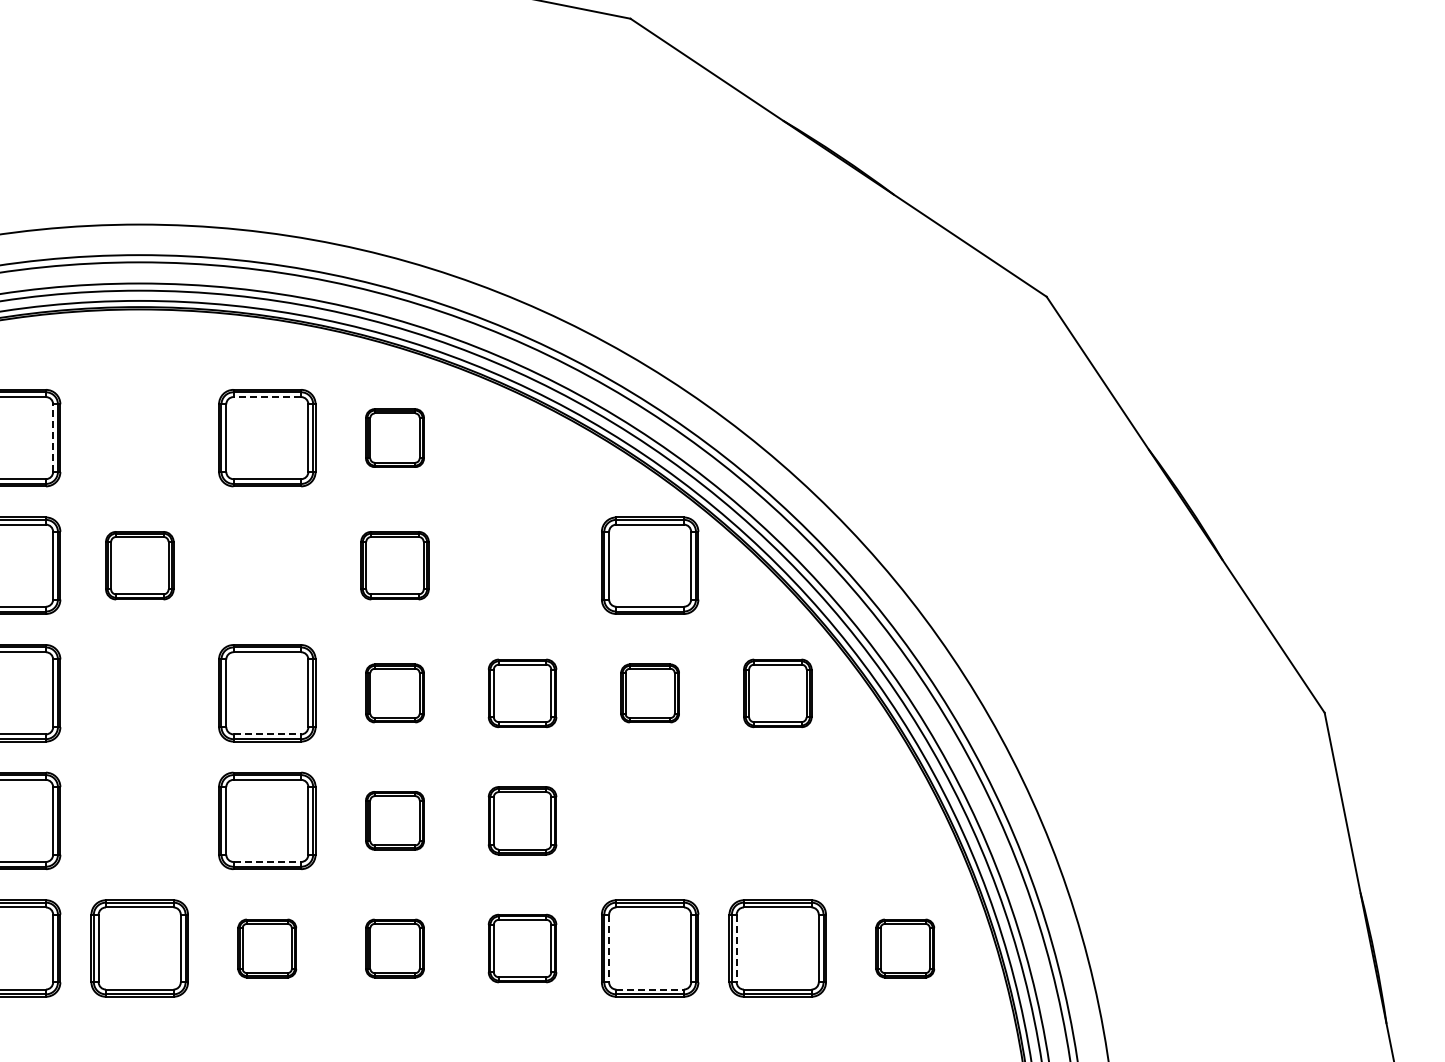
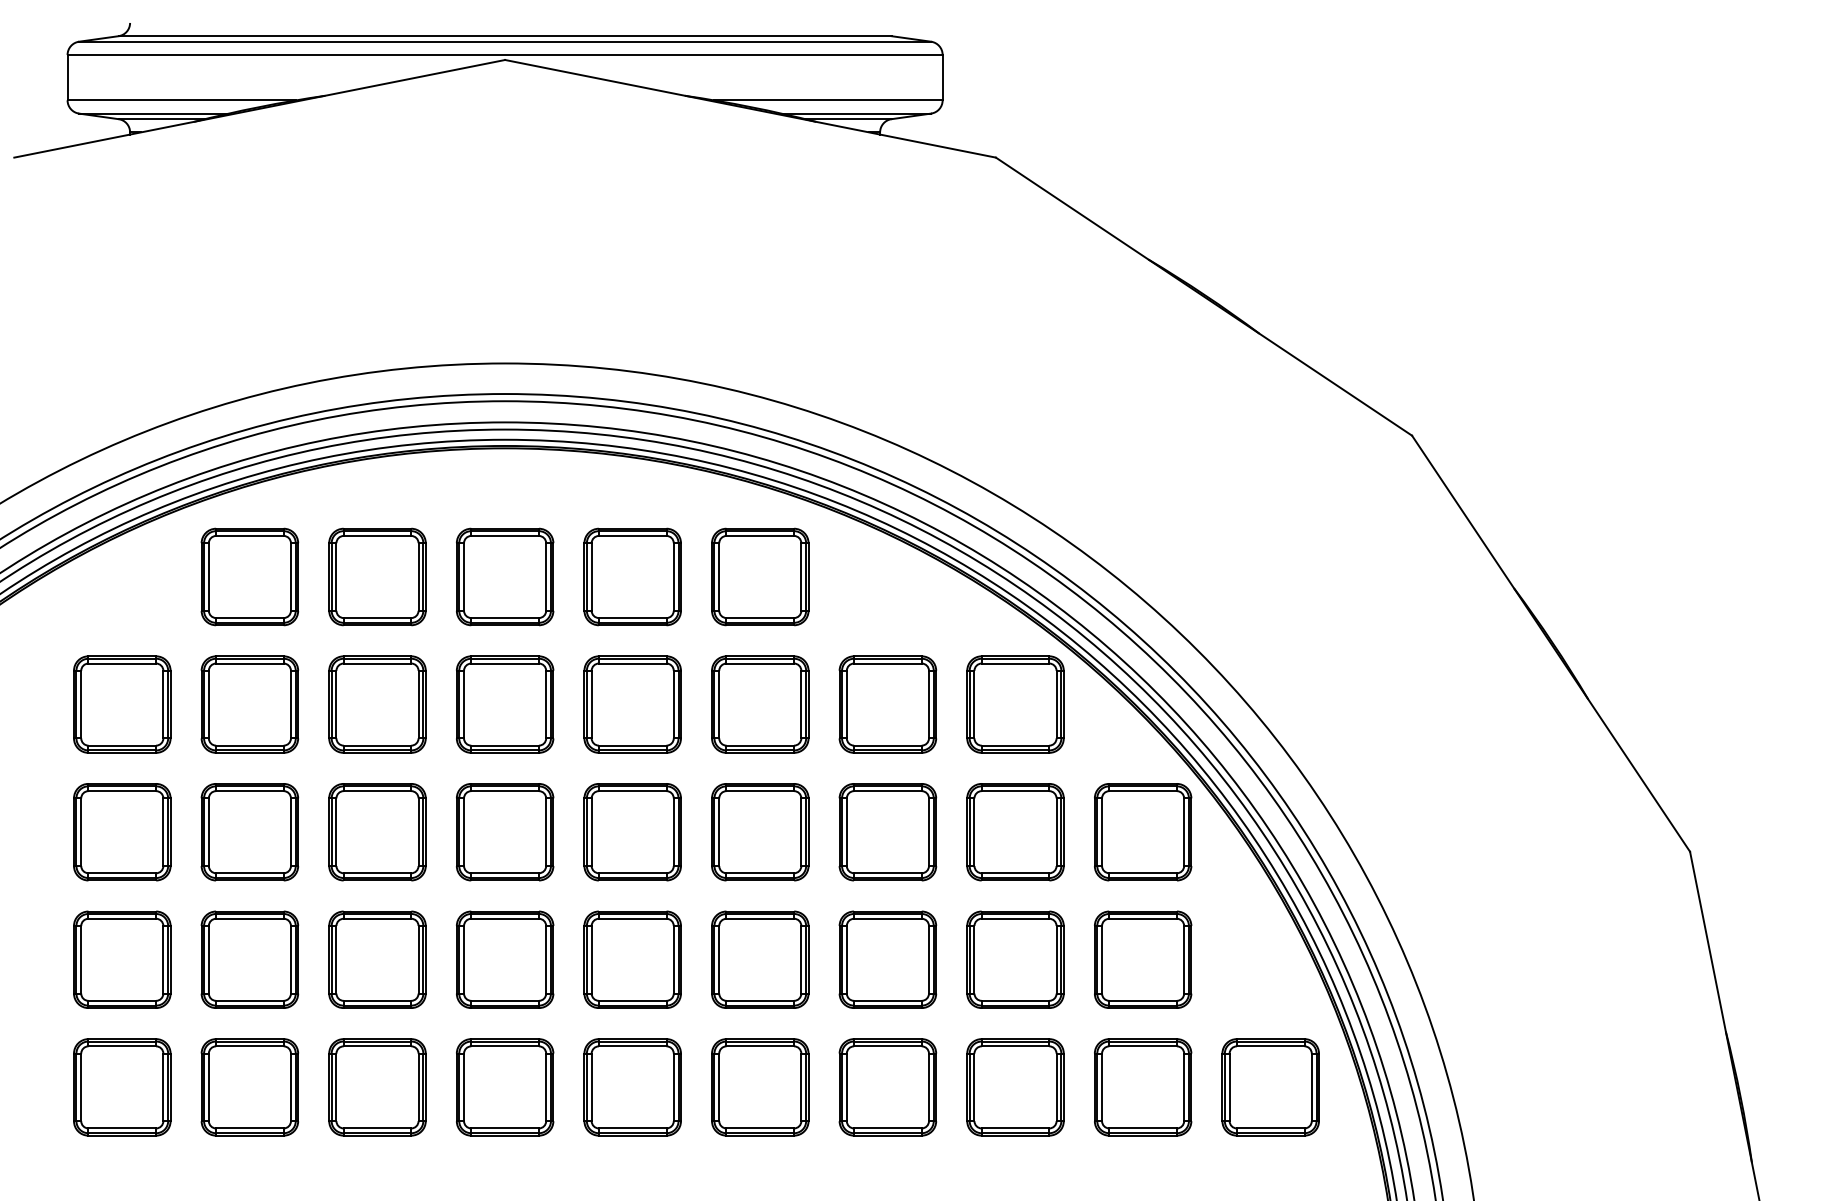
line: (267, 396) -> (632, 535), dashed -> solid
part: (140, 437) -> (505, 576), added
part: (395, 437) -> (760, 576), size x1.67
line: (53, 438) -> (418, 577), dashed -> solid
part: (140, 565) -> (505, 704), size x1.43
part: (267, 565) -> (632, 704), added
part: (395, 565) -> (760, 704), size x1.43
part: (522, 565) -> (887, 704), added
part: (140, 693) -> (505, 832), added
part: (395, 693) -> (760, 832), size x1.67
part: (522, 693) -> (887, 832), size x1.43
part: (650, 693) -> (1015, 832), size x1.67
part: (778, 693) -> (1143, 832), size x1.43
line: (267, 734) -> (632, 873), dashed -> solid
part: (140, 820) -> (505, 959), added
part: (395, 820) -> (760, 959), size x1.67
part: (522, 820) -> (887, 959), size x1.43
part: (650, 820) -> (1015, 959), added
part: (778, 820) -> (1143, 959), added
line: (267, 861) -> (632, 1000), dashed -> solid
part: (267, 948) -> (632, 1087), size x1.67
part: (395, 948) -> (760, 1087), size x1.67
part: (522, 948) -> (887, 1087), size x1.43
line: (609, 948) -> (974, 1087), dashed -> solid
line: (737, 948) -> (1102, 1087), dashed -> solid
part: (905, 948) -> (1270, 1087), size x1.67
line: (650, 989) -> (1015, 1128), dashed -> solid

